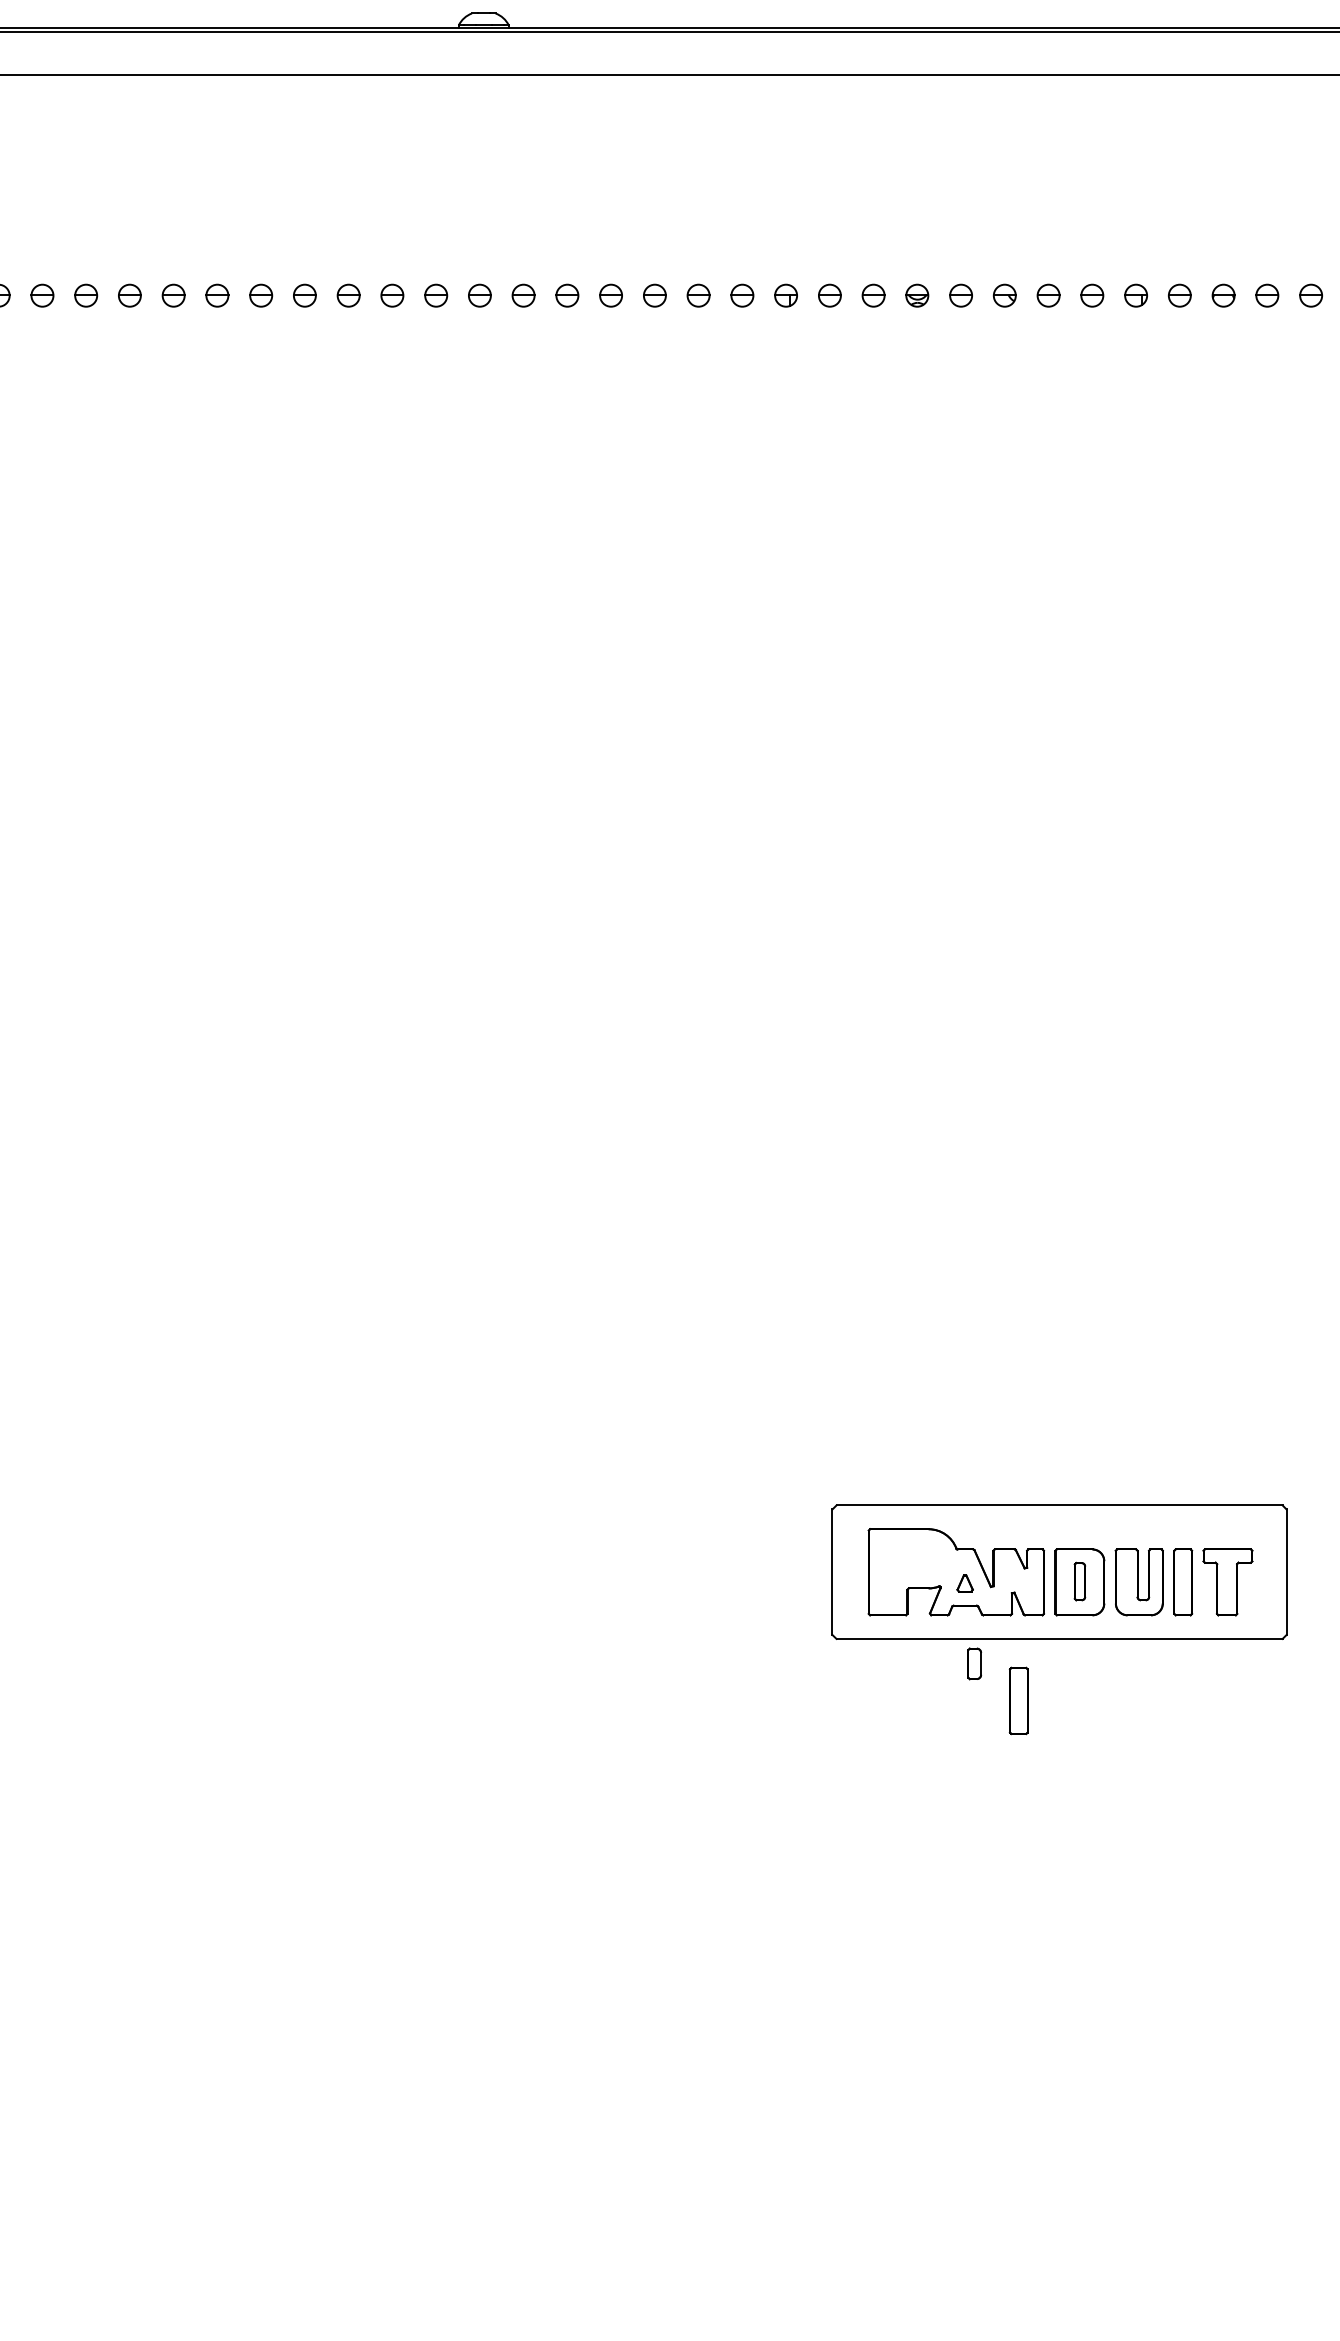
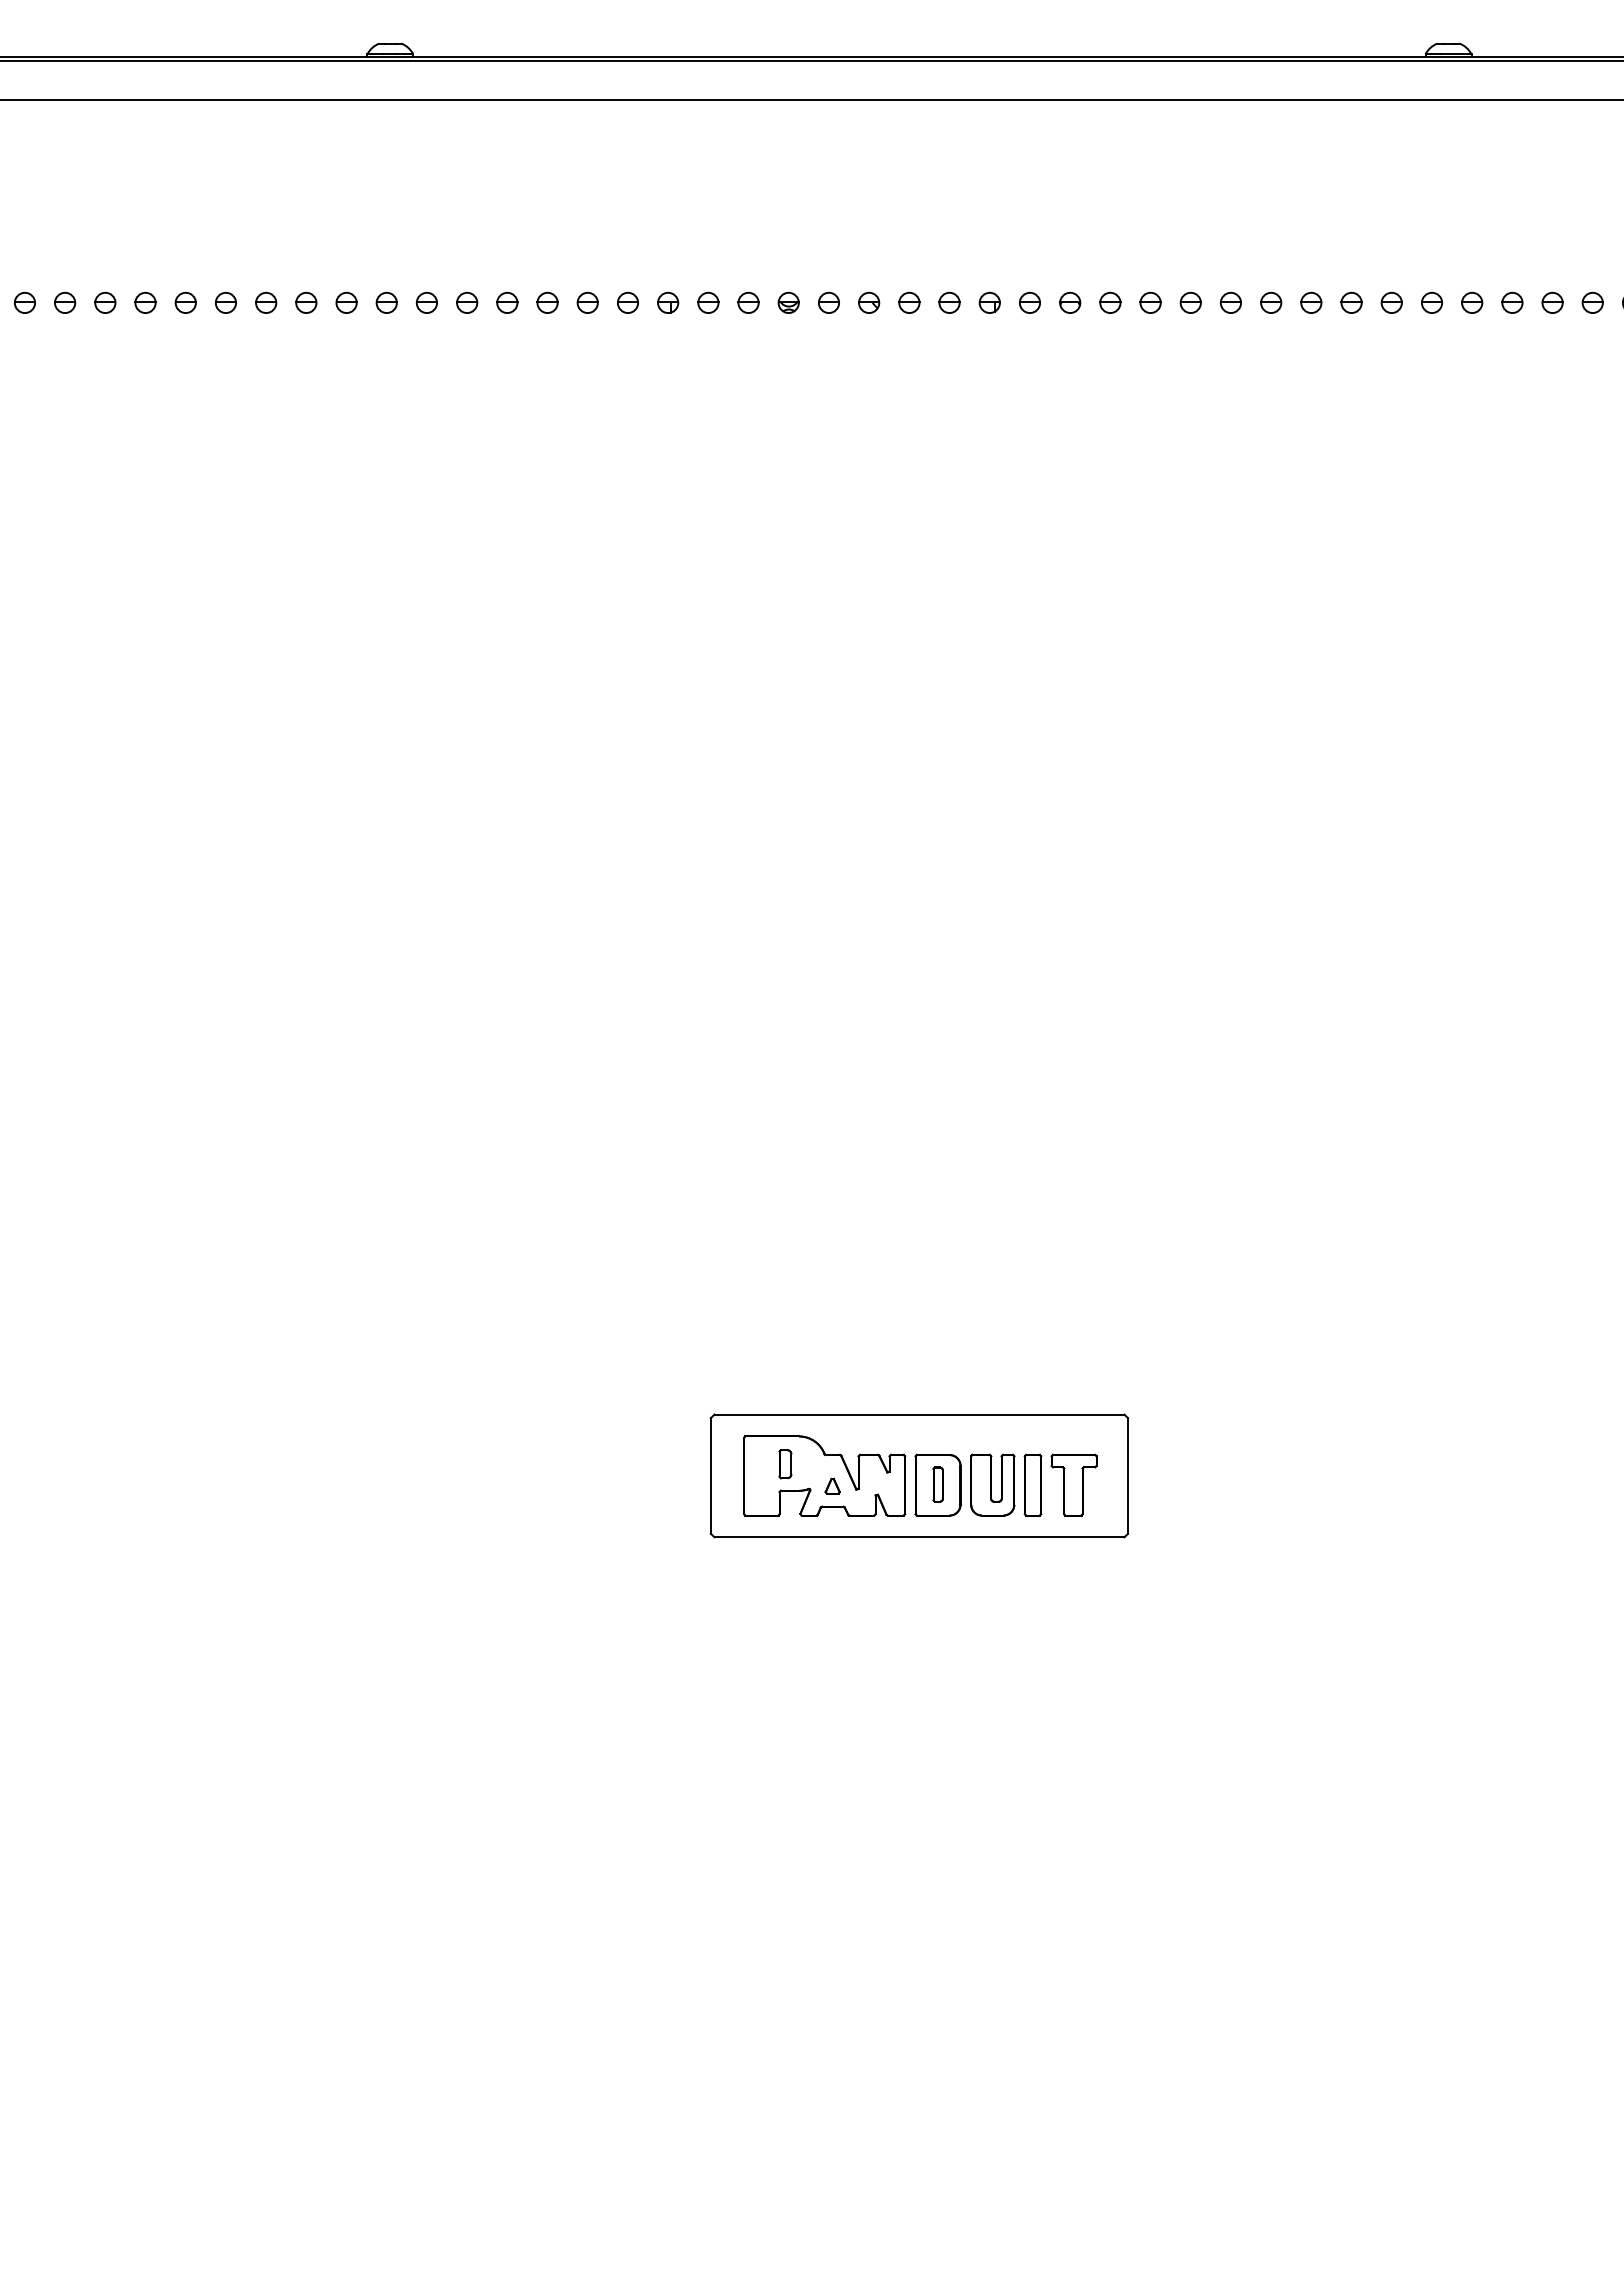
part: (974, 1664) -> (785, 1464), moved
part: (1018, 1700) -> (881, 1593), removed

